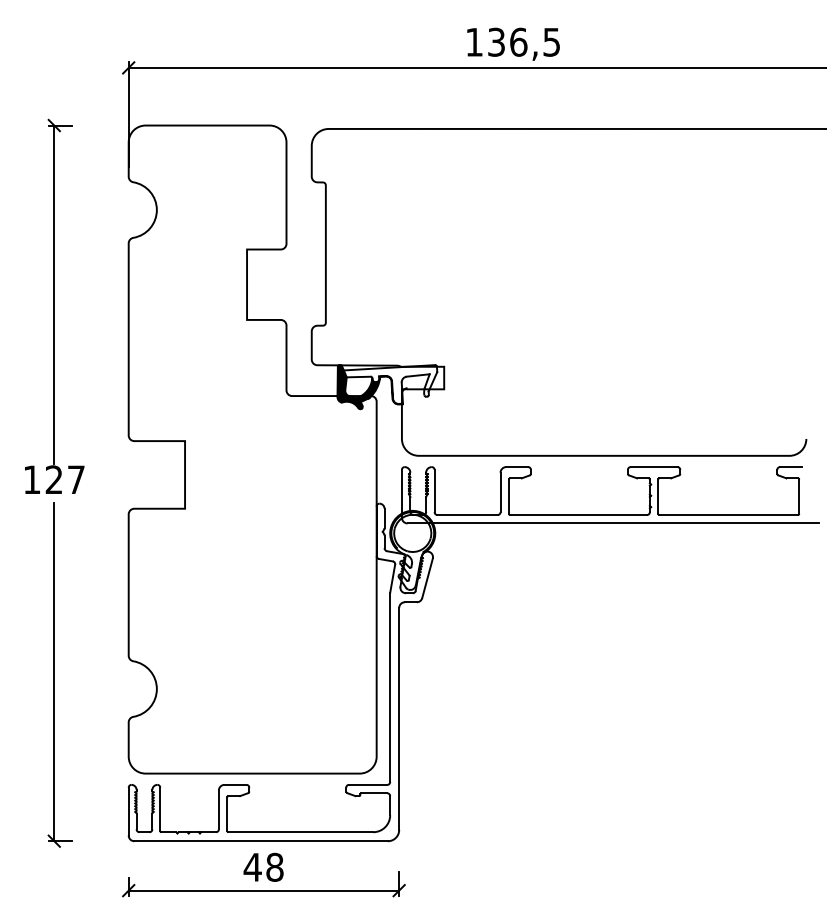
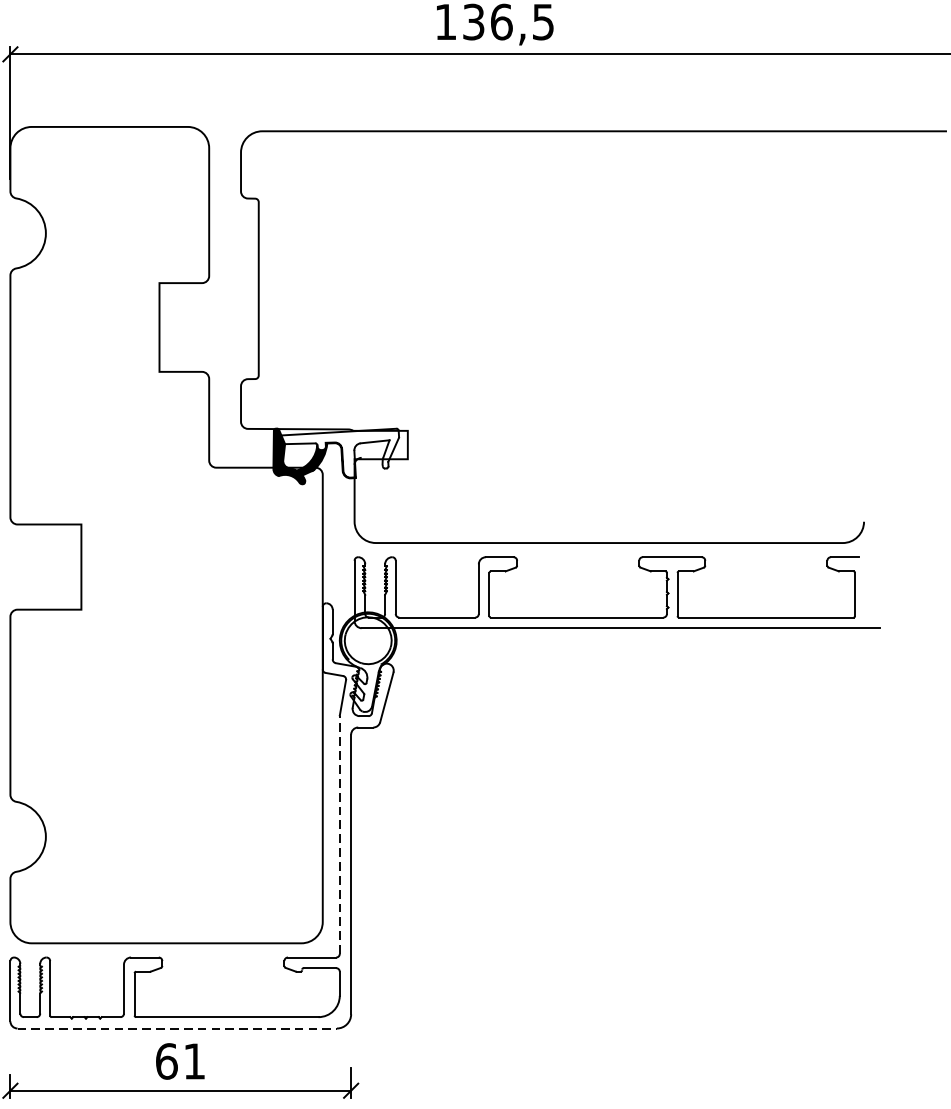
line: (390, 687) -> (340, 834), solid -> dashed
line: (261, 841) -> (177, 1028), solid -> dashed
text: (263, 866) -> (180, 1060), 48 -> 61

